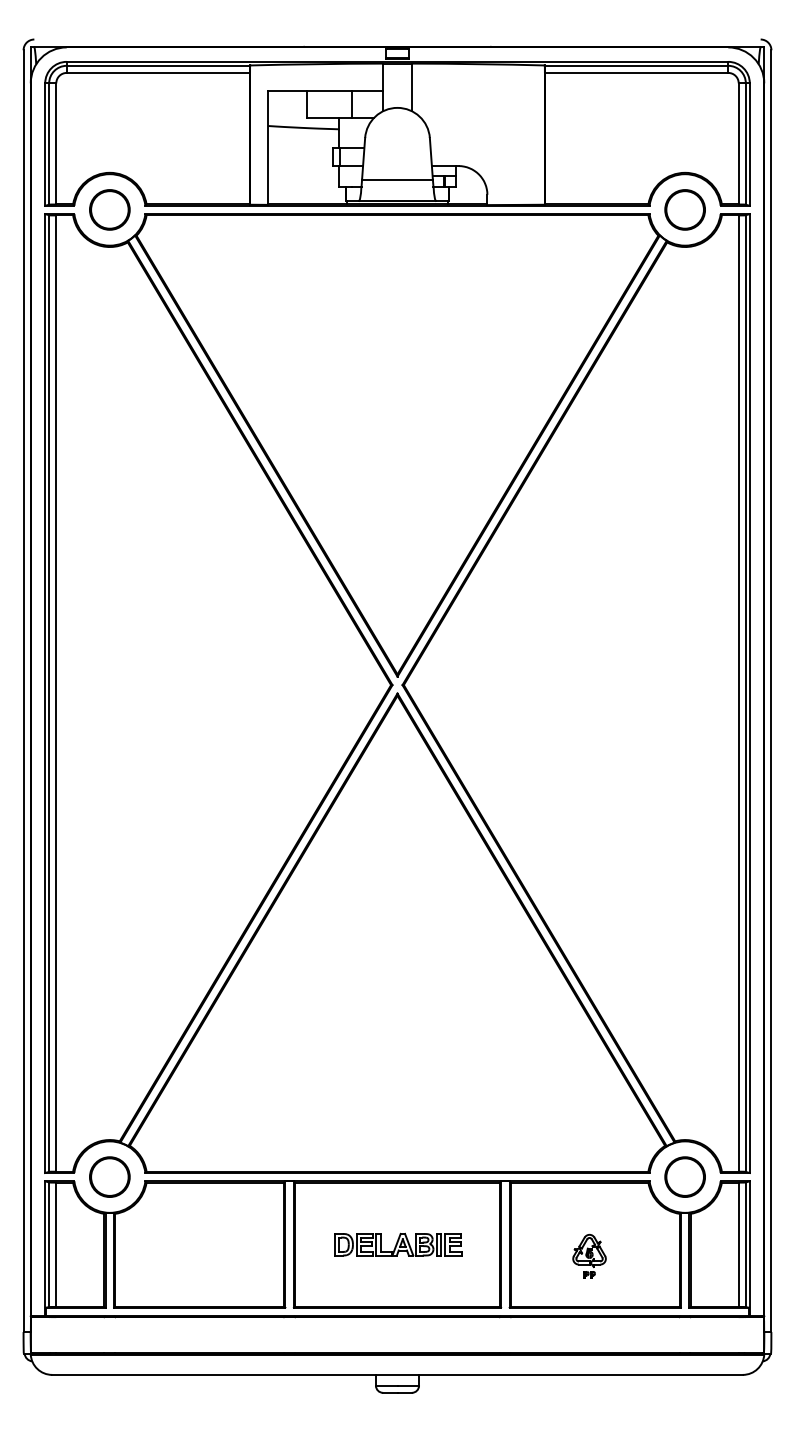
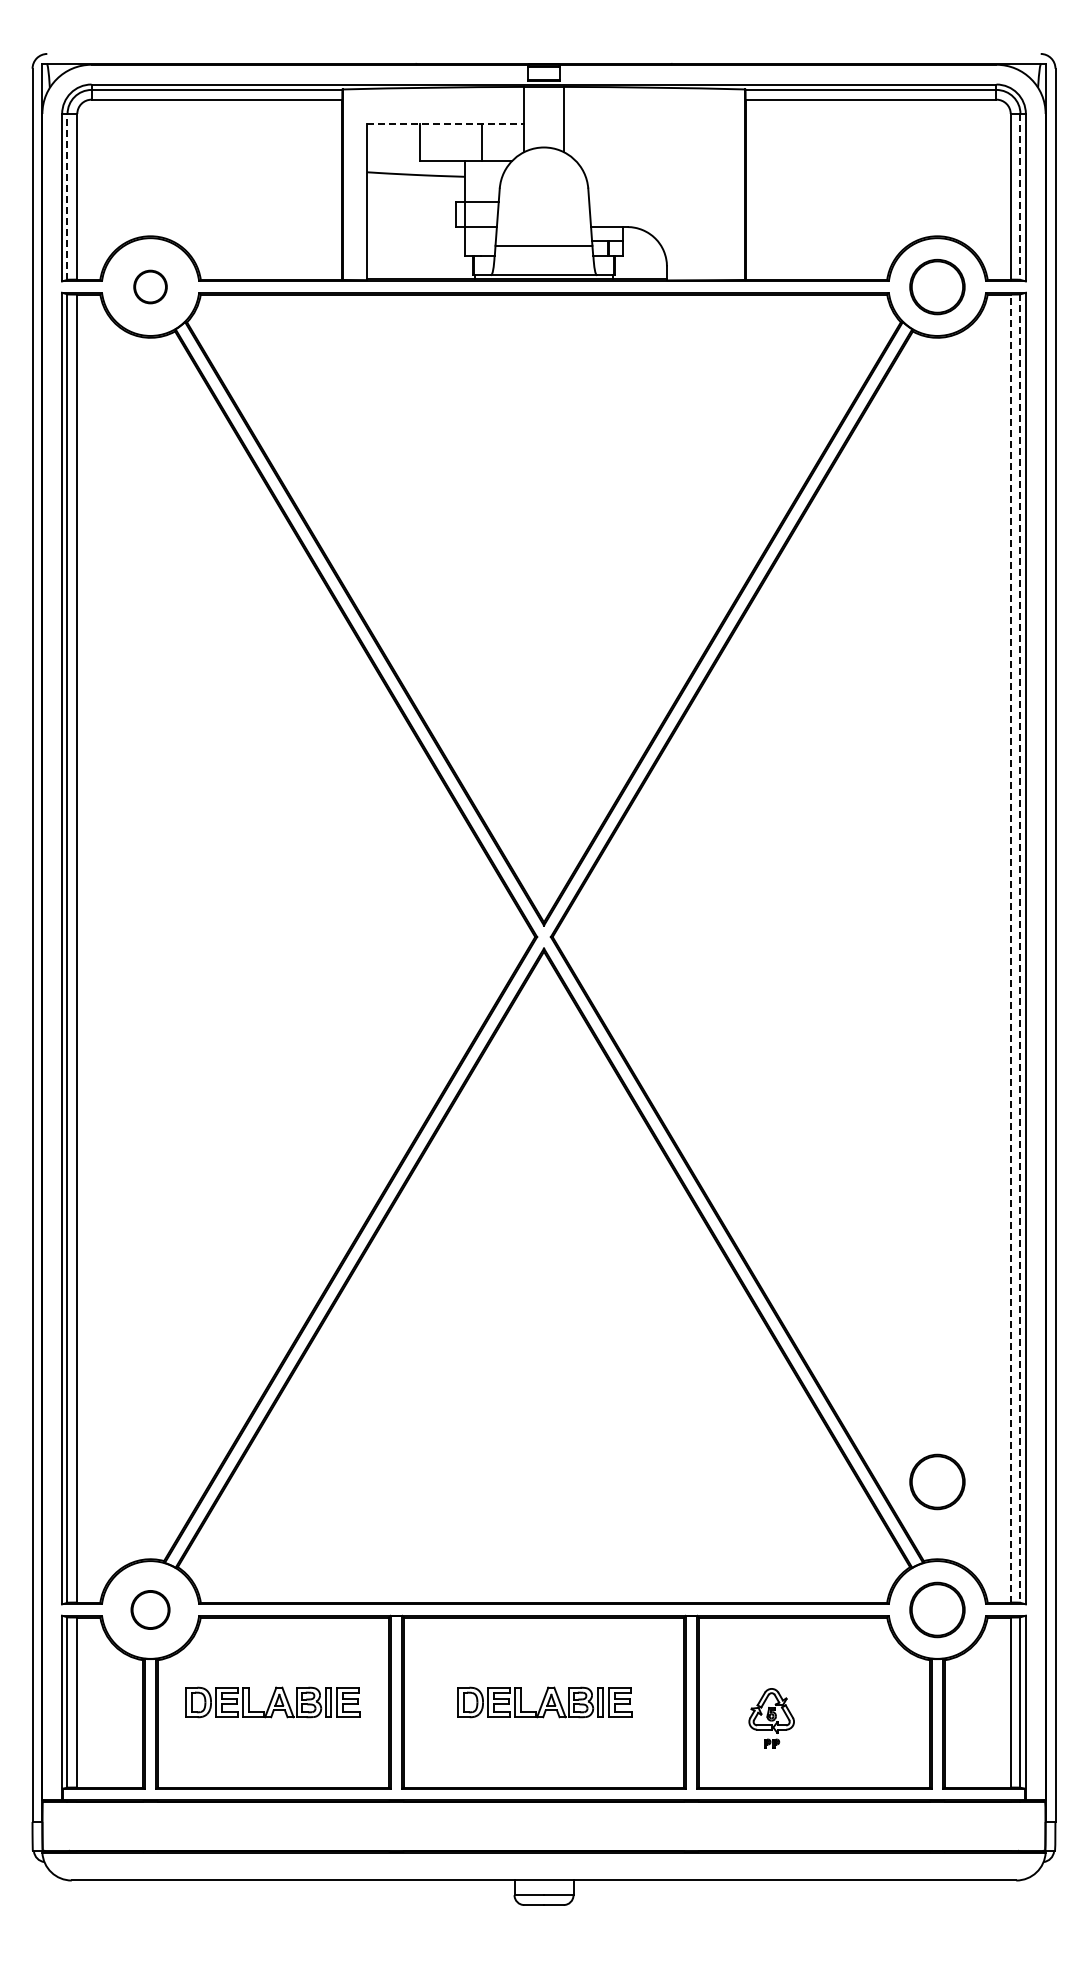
line: (325, 90) -> (445, 123), solid -> dashed
line: (49, 143) -> (67, 196), solid -> dashed
line: (745, 143) -> (1020, 196), solid -> dashed
part: (109, 209) -> (150, 286), size x0.6
line: (738, 693) -> (1010, 948), solid -> dashed
line: (745, 694) -> (1020, 949), solid -> dashed
part: (685, 1083) -> (937, 1481), added
part: (109, 1176) -> (150, 1609), size x0.7
part: (199, 1244) -> (272, 1702), added
part: (589, 1256) -> (771, 1718), moved

